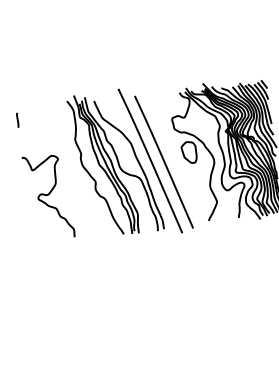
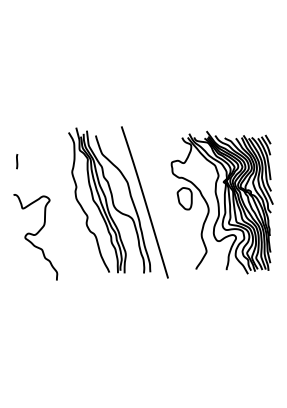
line: (18, 120) -> (17, 161), moved
line: (164, 162) -> (158, 205), removed
curve: (48, 195) -> (35, 235), moved

